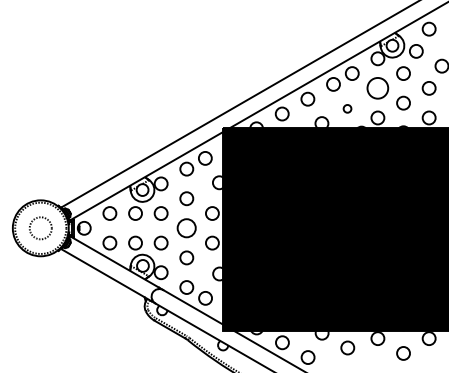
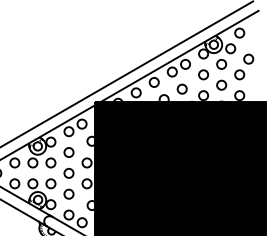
circle: (377, 88) -> (203, 74), size x0.62
circle: (347, 108) -> (182, 88), size x1.67
circle: (186, 228) -> (68, 173), size x0.71

